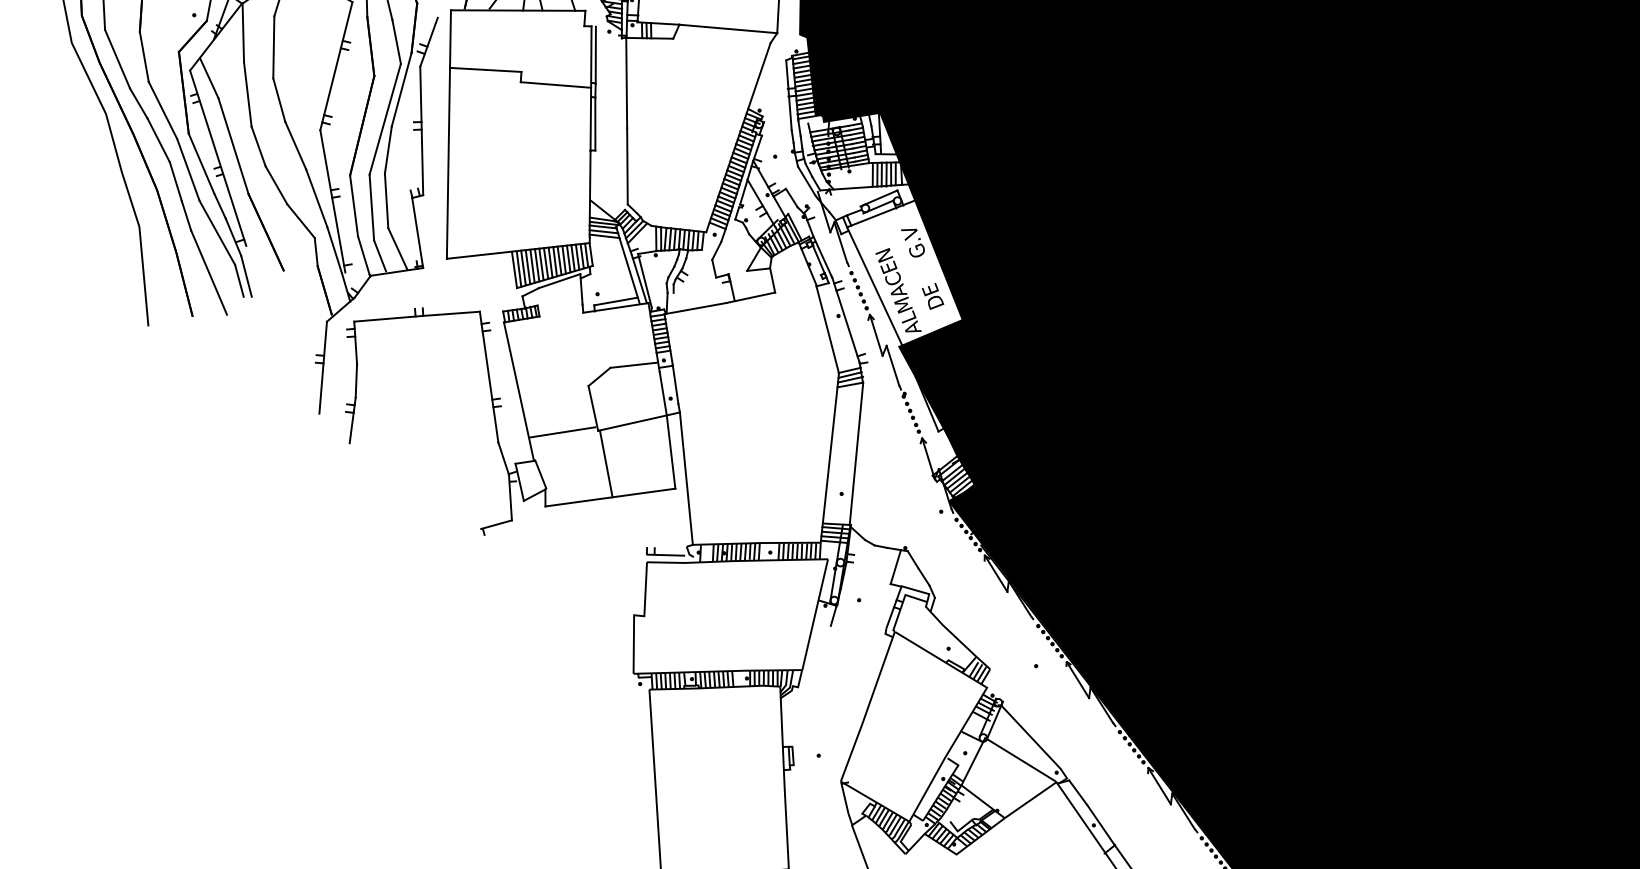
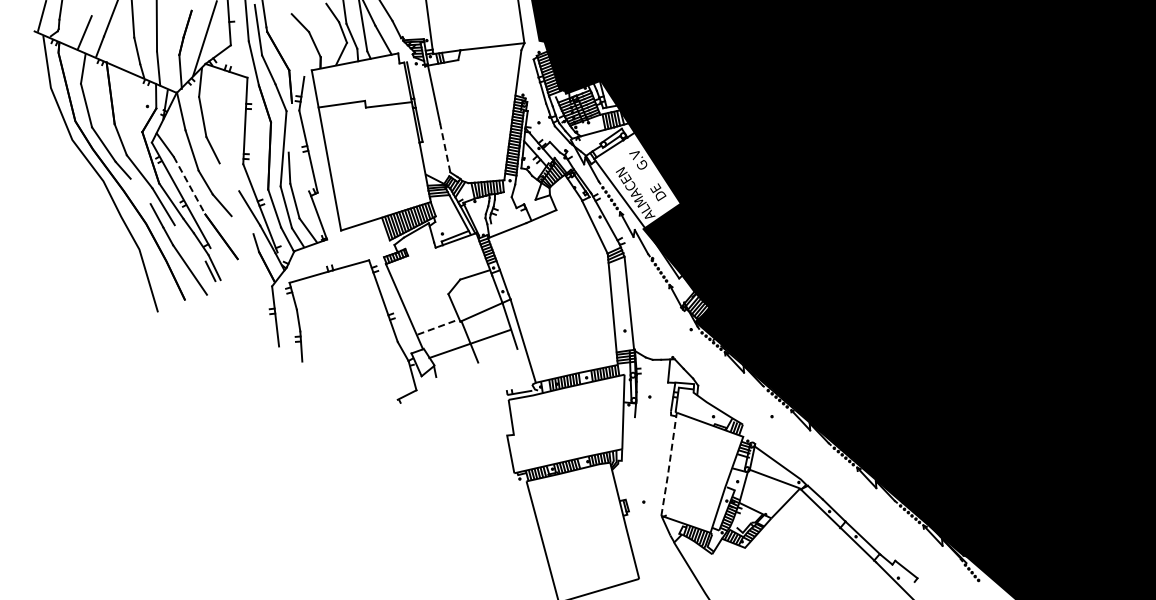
line: (401, 89) -> (290, 127), removed
line: (158, 140) -> (140, 191), removed
line: (233, 146) -> (189, 185), solid -> dashed
line: (295, 146) -> (229, 177), removed
line: (627, 167) -> (445, 148), solid -> dashed
line: (300, 221) -> (242, 225), removed
line: (216, 232) -> (189, 243), removed
line: (562, 432) -> (437, 327), solid -> dashed
line: (610, 496) -> (469, 343), moved
line: (868, 708) -> (669, 465), solid -> dashed

